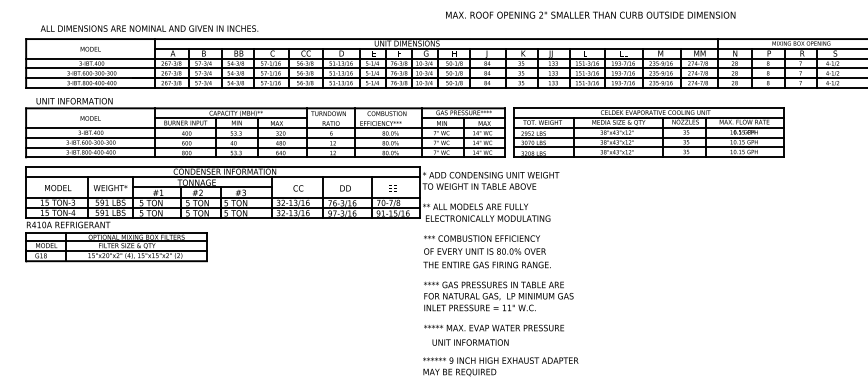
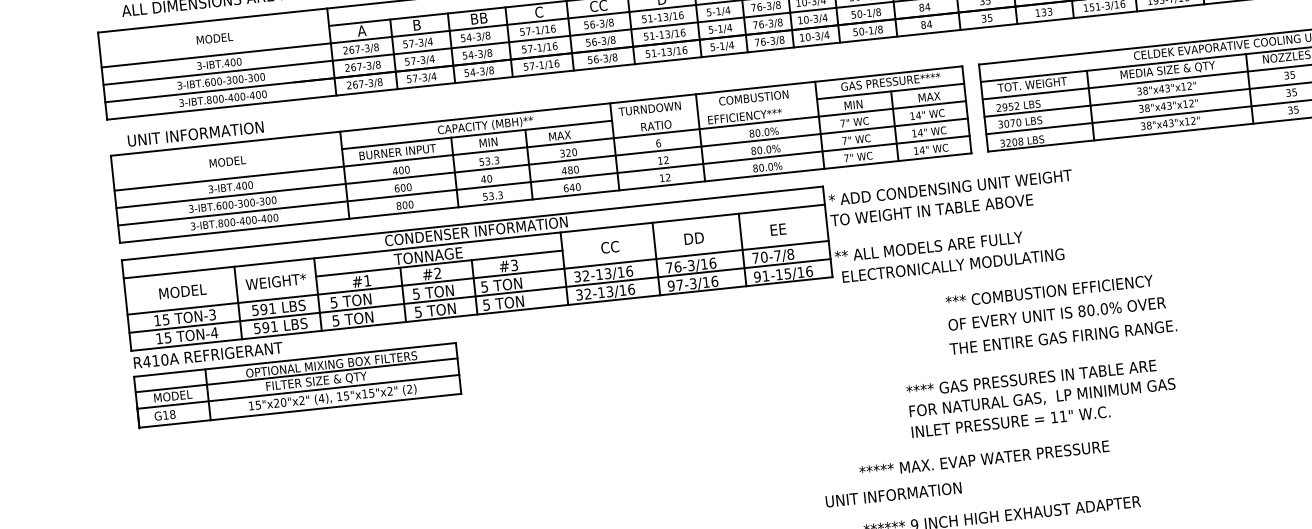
text: (486, 251) -> (1059, 313), moved
text: (498, 296) -> (1041, 398), moved
text: (470, 342) -> (893, 494), moved

